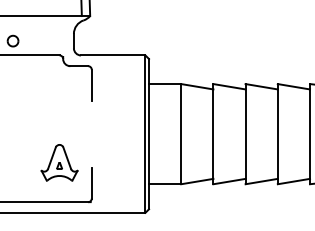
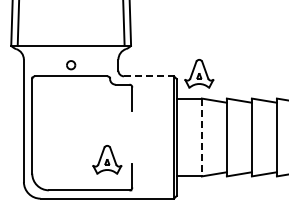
part: (178, 51) -> (199, 73), added
line: (113, 55) -> (149, 76), solid -> dashed
line: (180, 134) -> (201, 137), solid -> dashed

